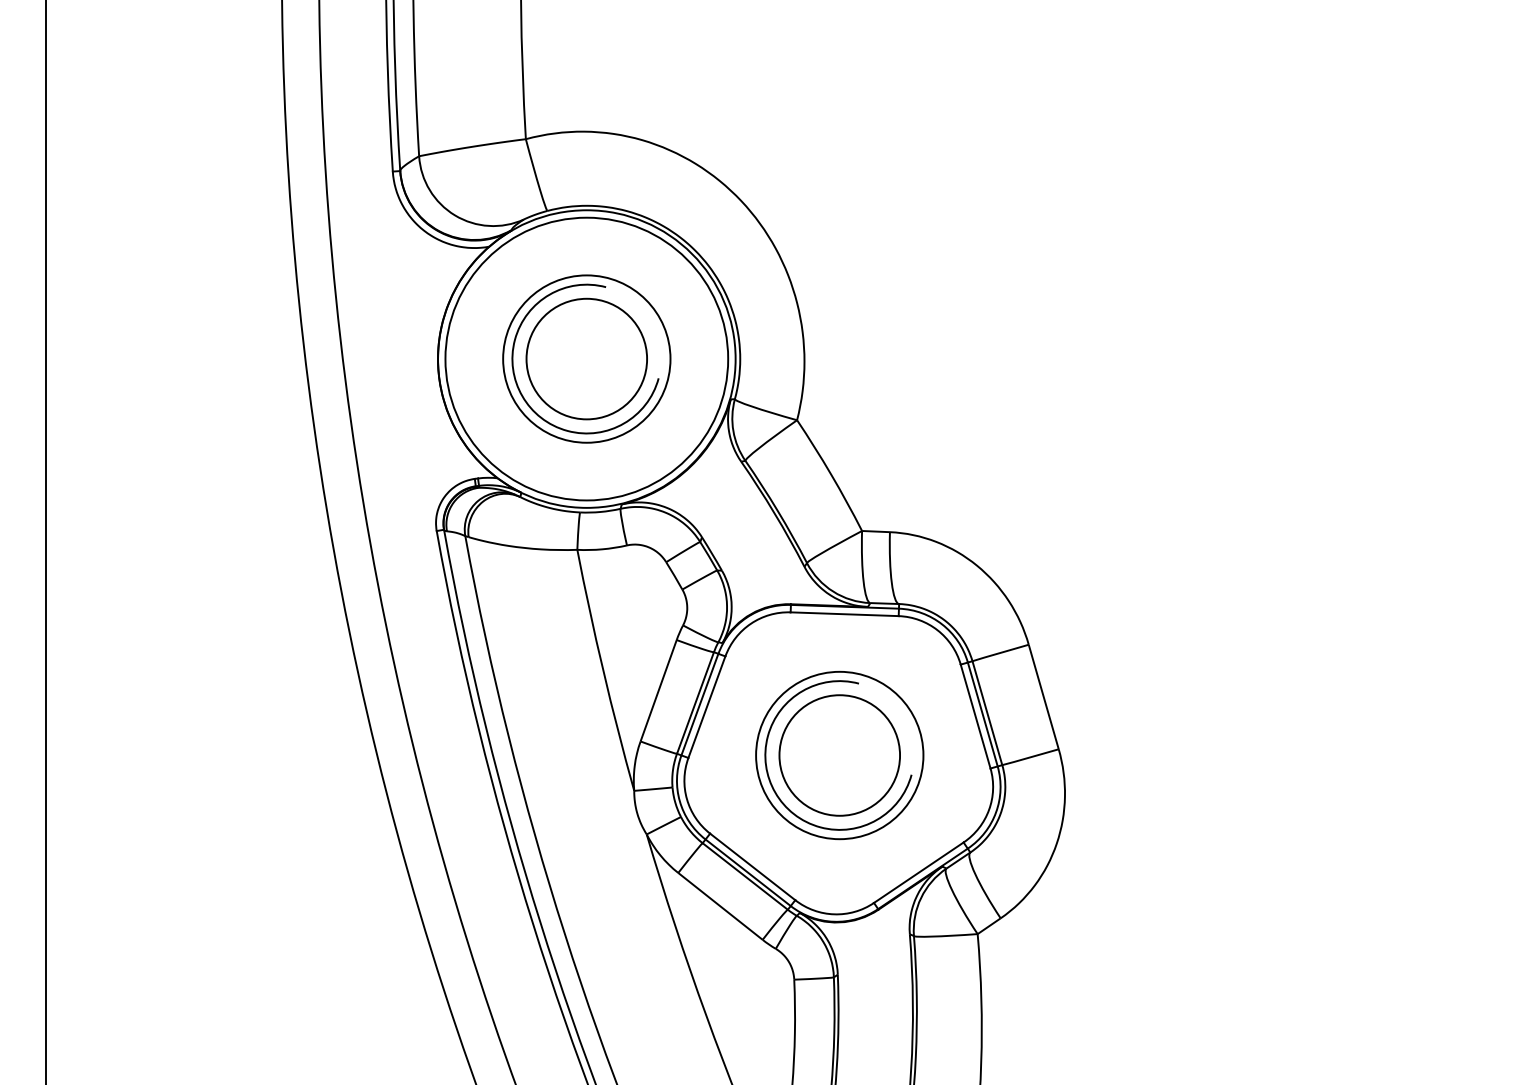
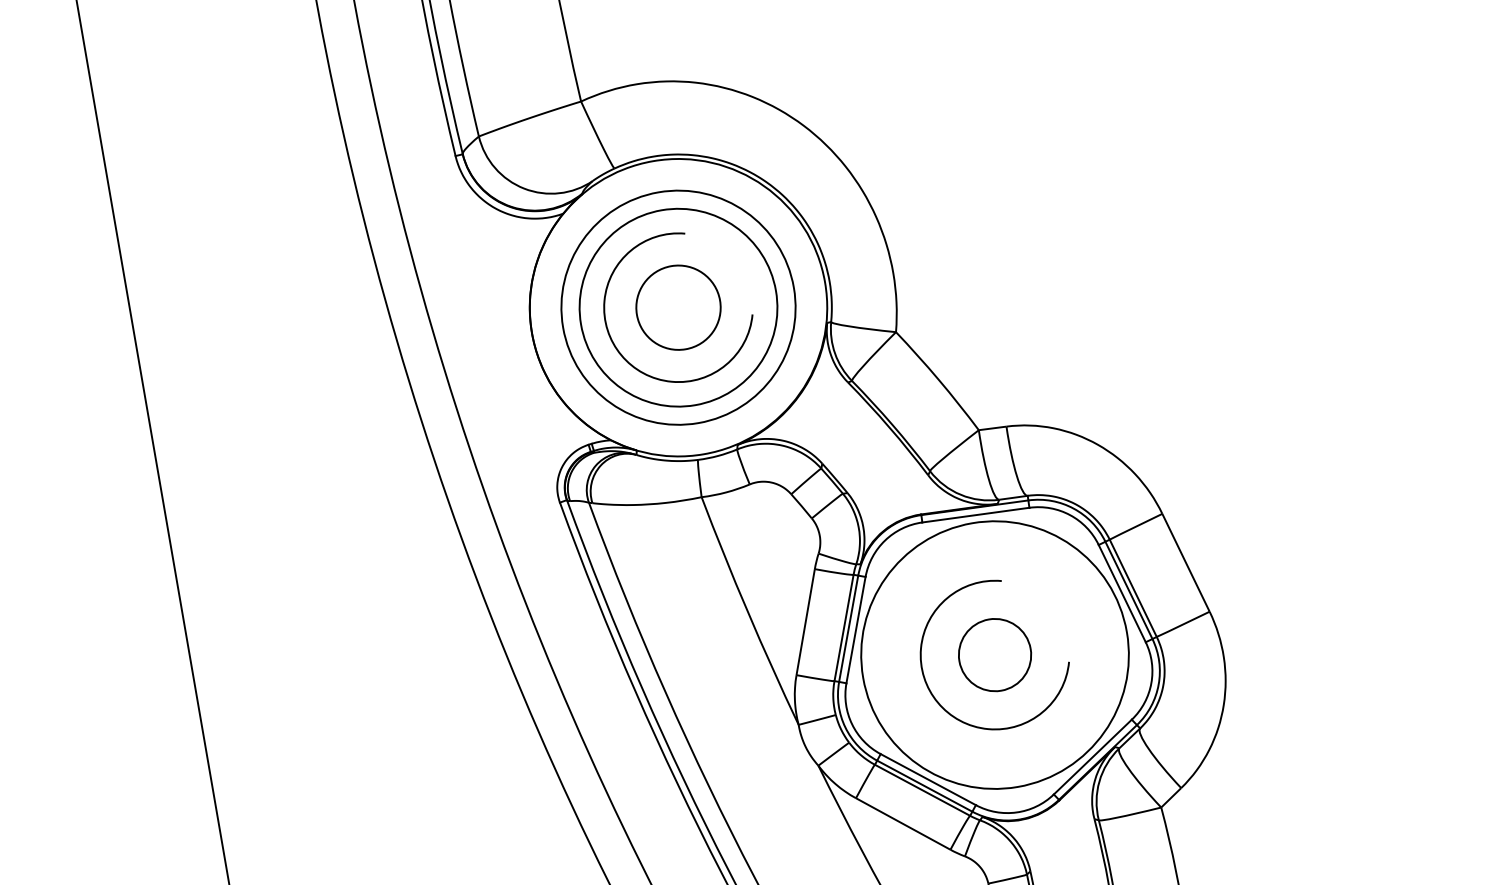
circle: (586, 358) -> (678, 307), size x0.7
circle: (586, 358) -> (678, 307), size x0.7
circle: (586, 358) -> (678, 307), size x1.4
circle: (839, 755) -> (994, 655), size x0.6
circle: (839, 755) -> (994, 655), size x1.6

